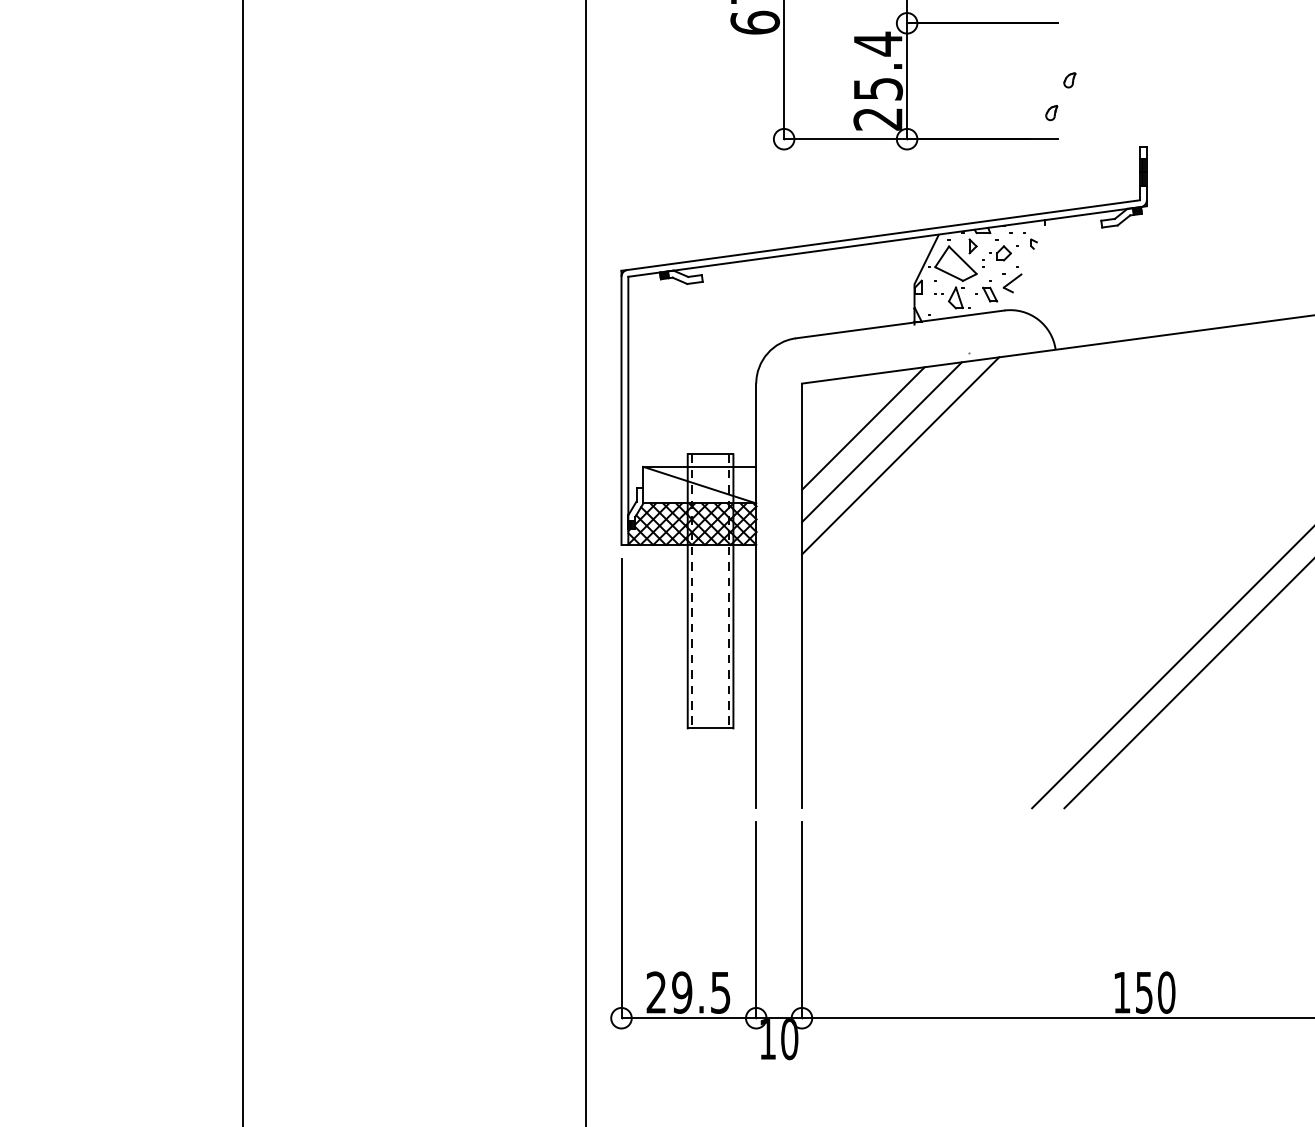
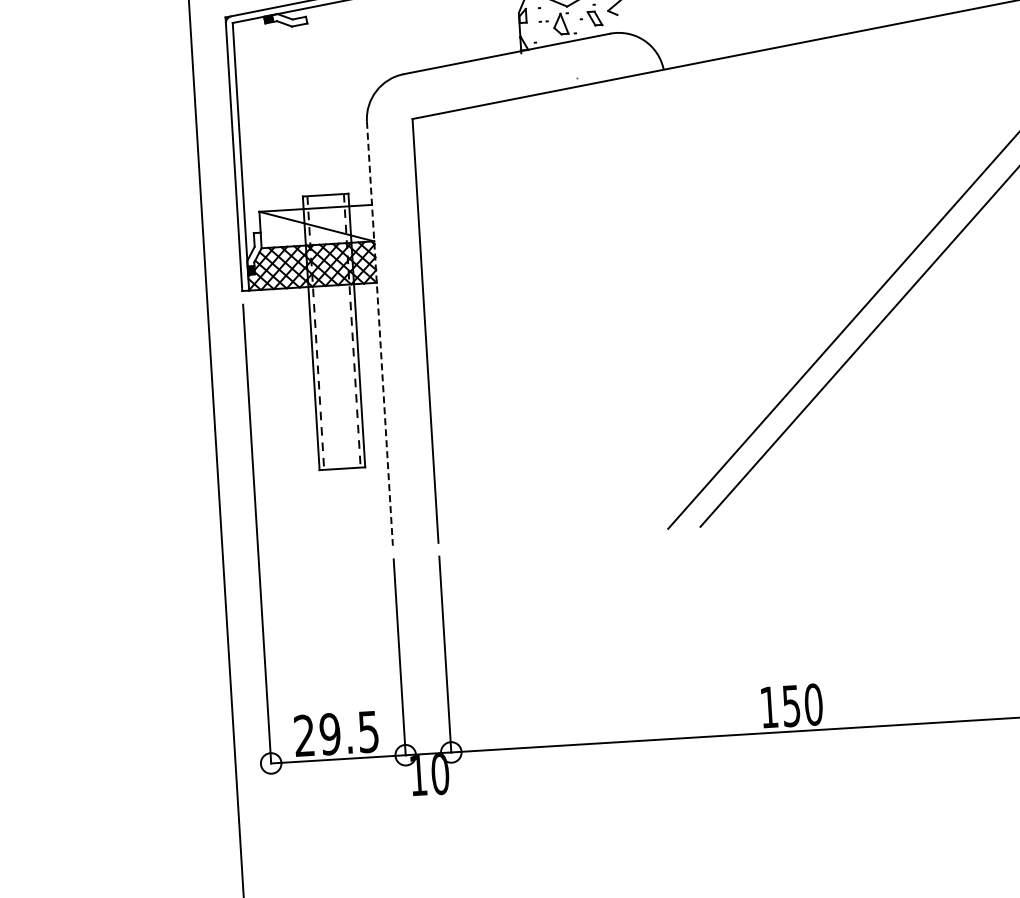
line: (863, 428) -> (476, 160), removed
line: (881, 442) -> (495, 172), removed
line: (900, 455) -> (515, 184), removed
line: (756, 596) -> (380, 334), solid -> dashed

